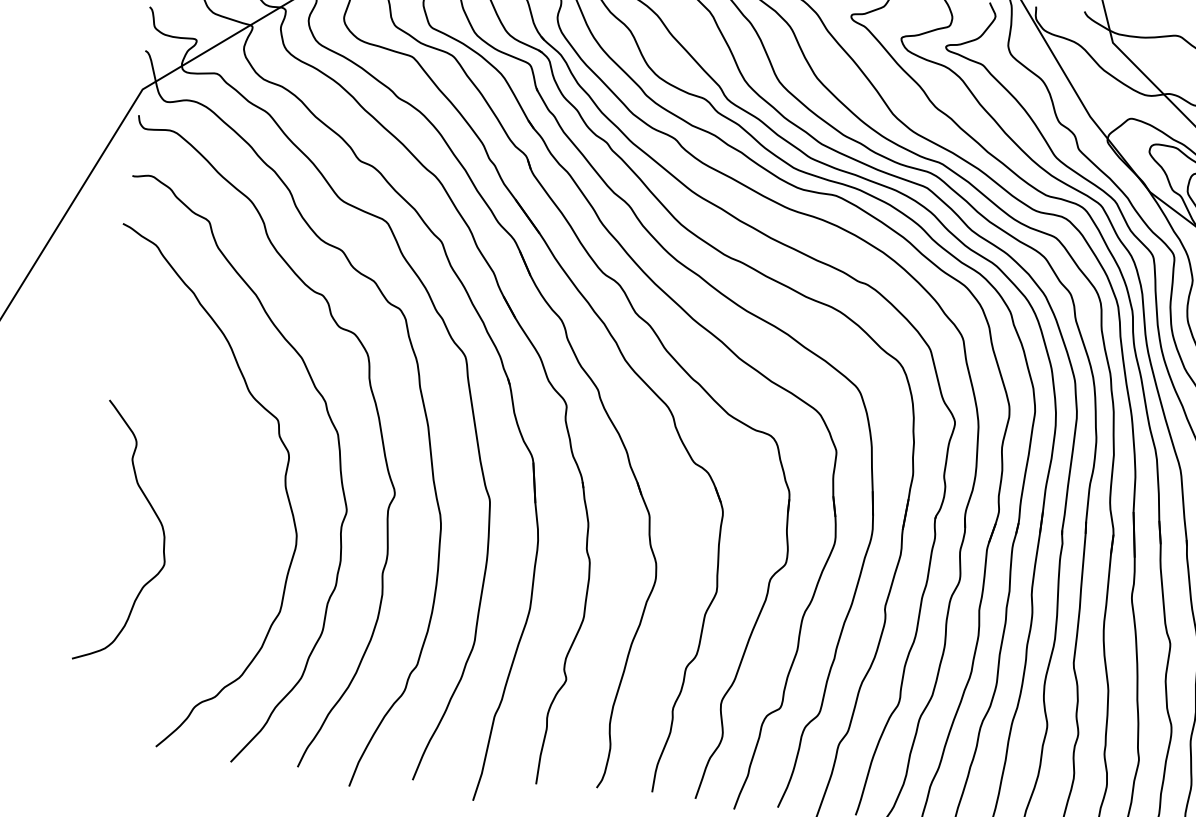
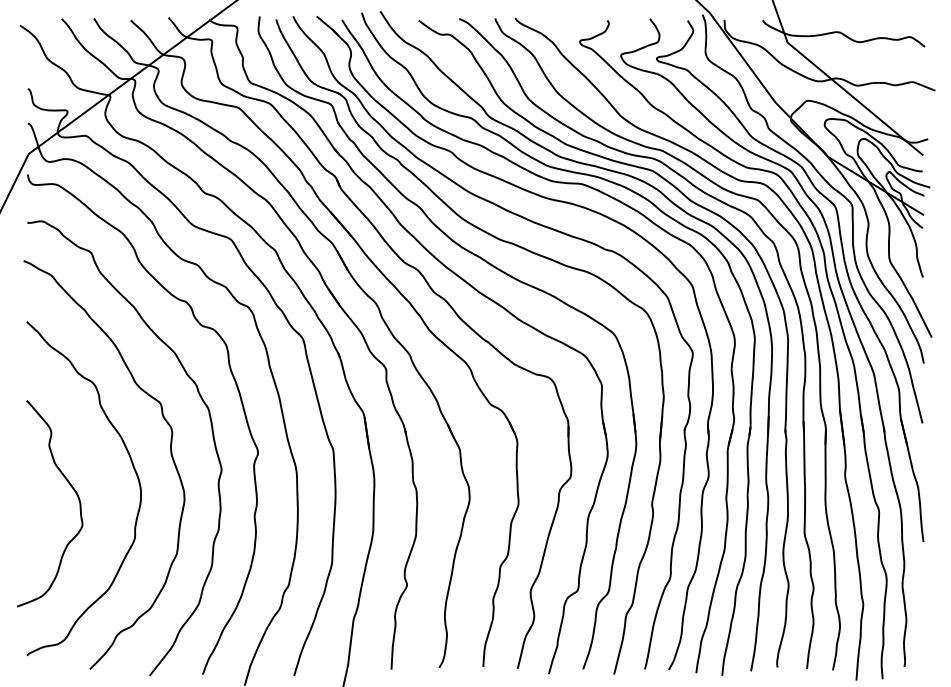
curve: (235, 500) -> (133, 469), added

